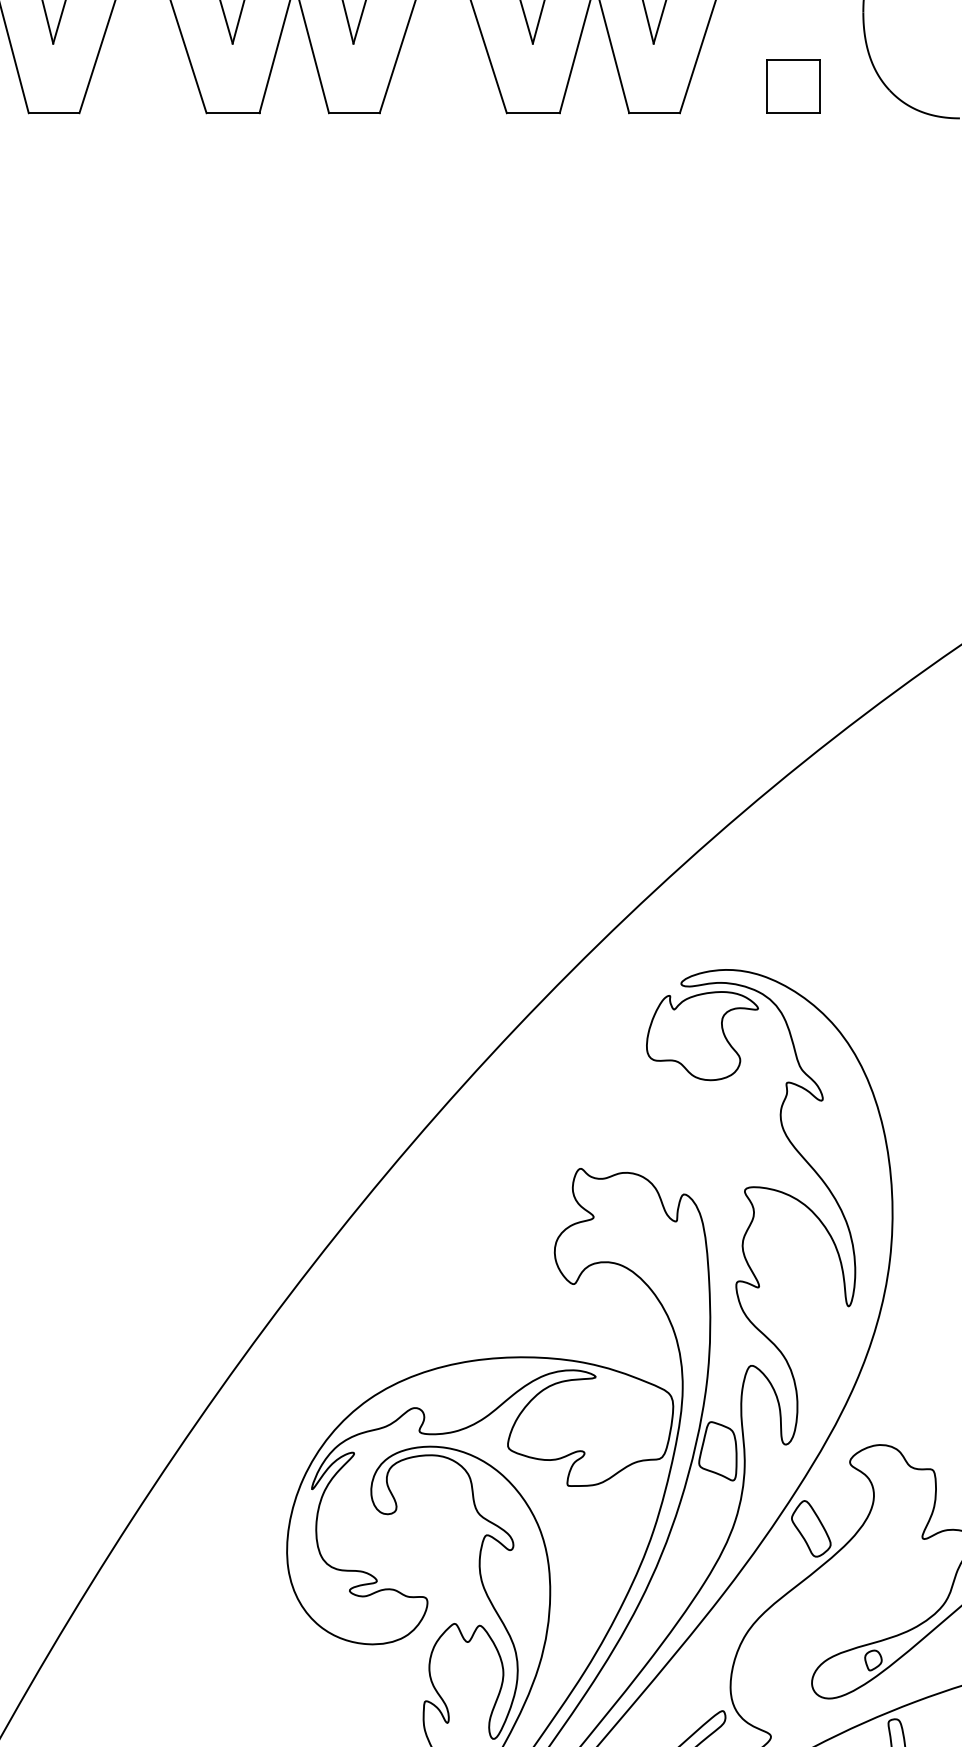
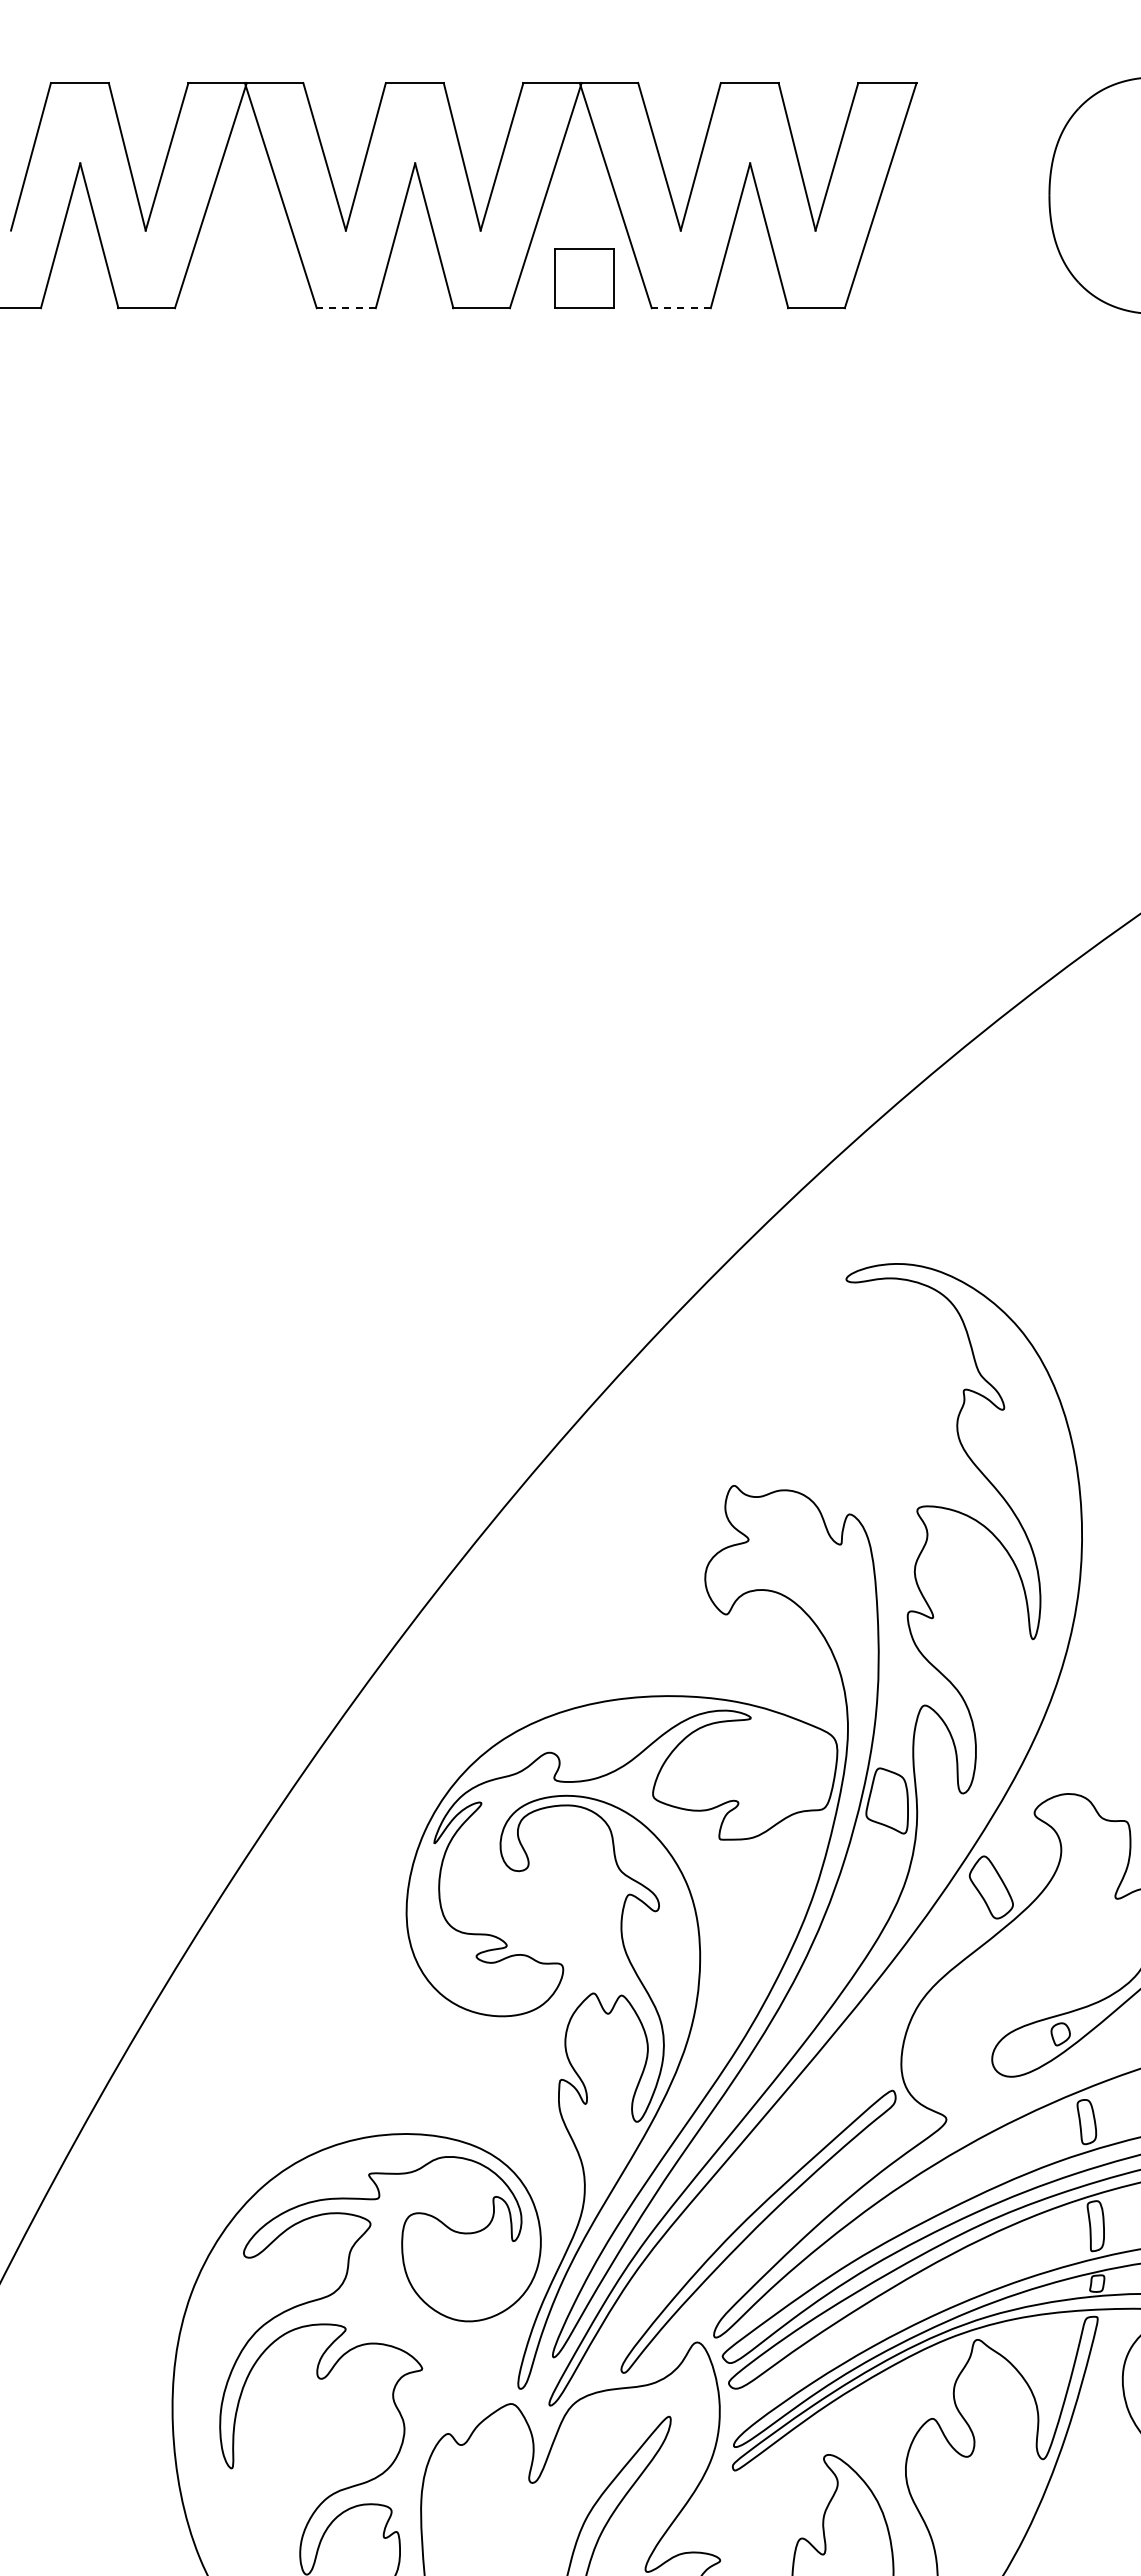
part: (793, 86) -> (584, 278), moved
line: (233, 113) -> (346, 308), solid -> dashed
line: (533, 113) -> (681, 308), solid -> dashed
part: (702, 1035) -> (869, 1337), removed

